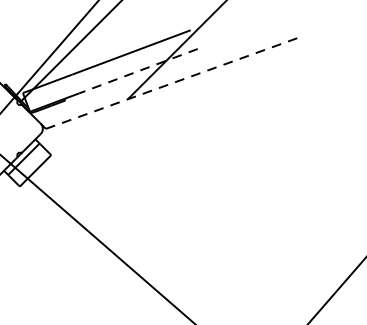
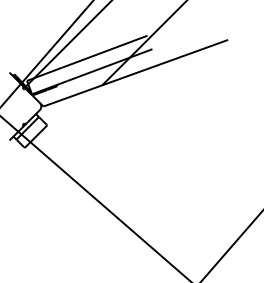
line: (137, 71) -> (109, 65), dashed -> solid
line: (175, 82) -> (136, 73), dashed -> solid

